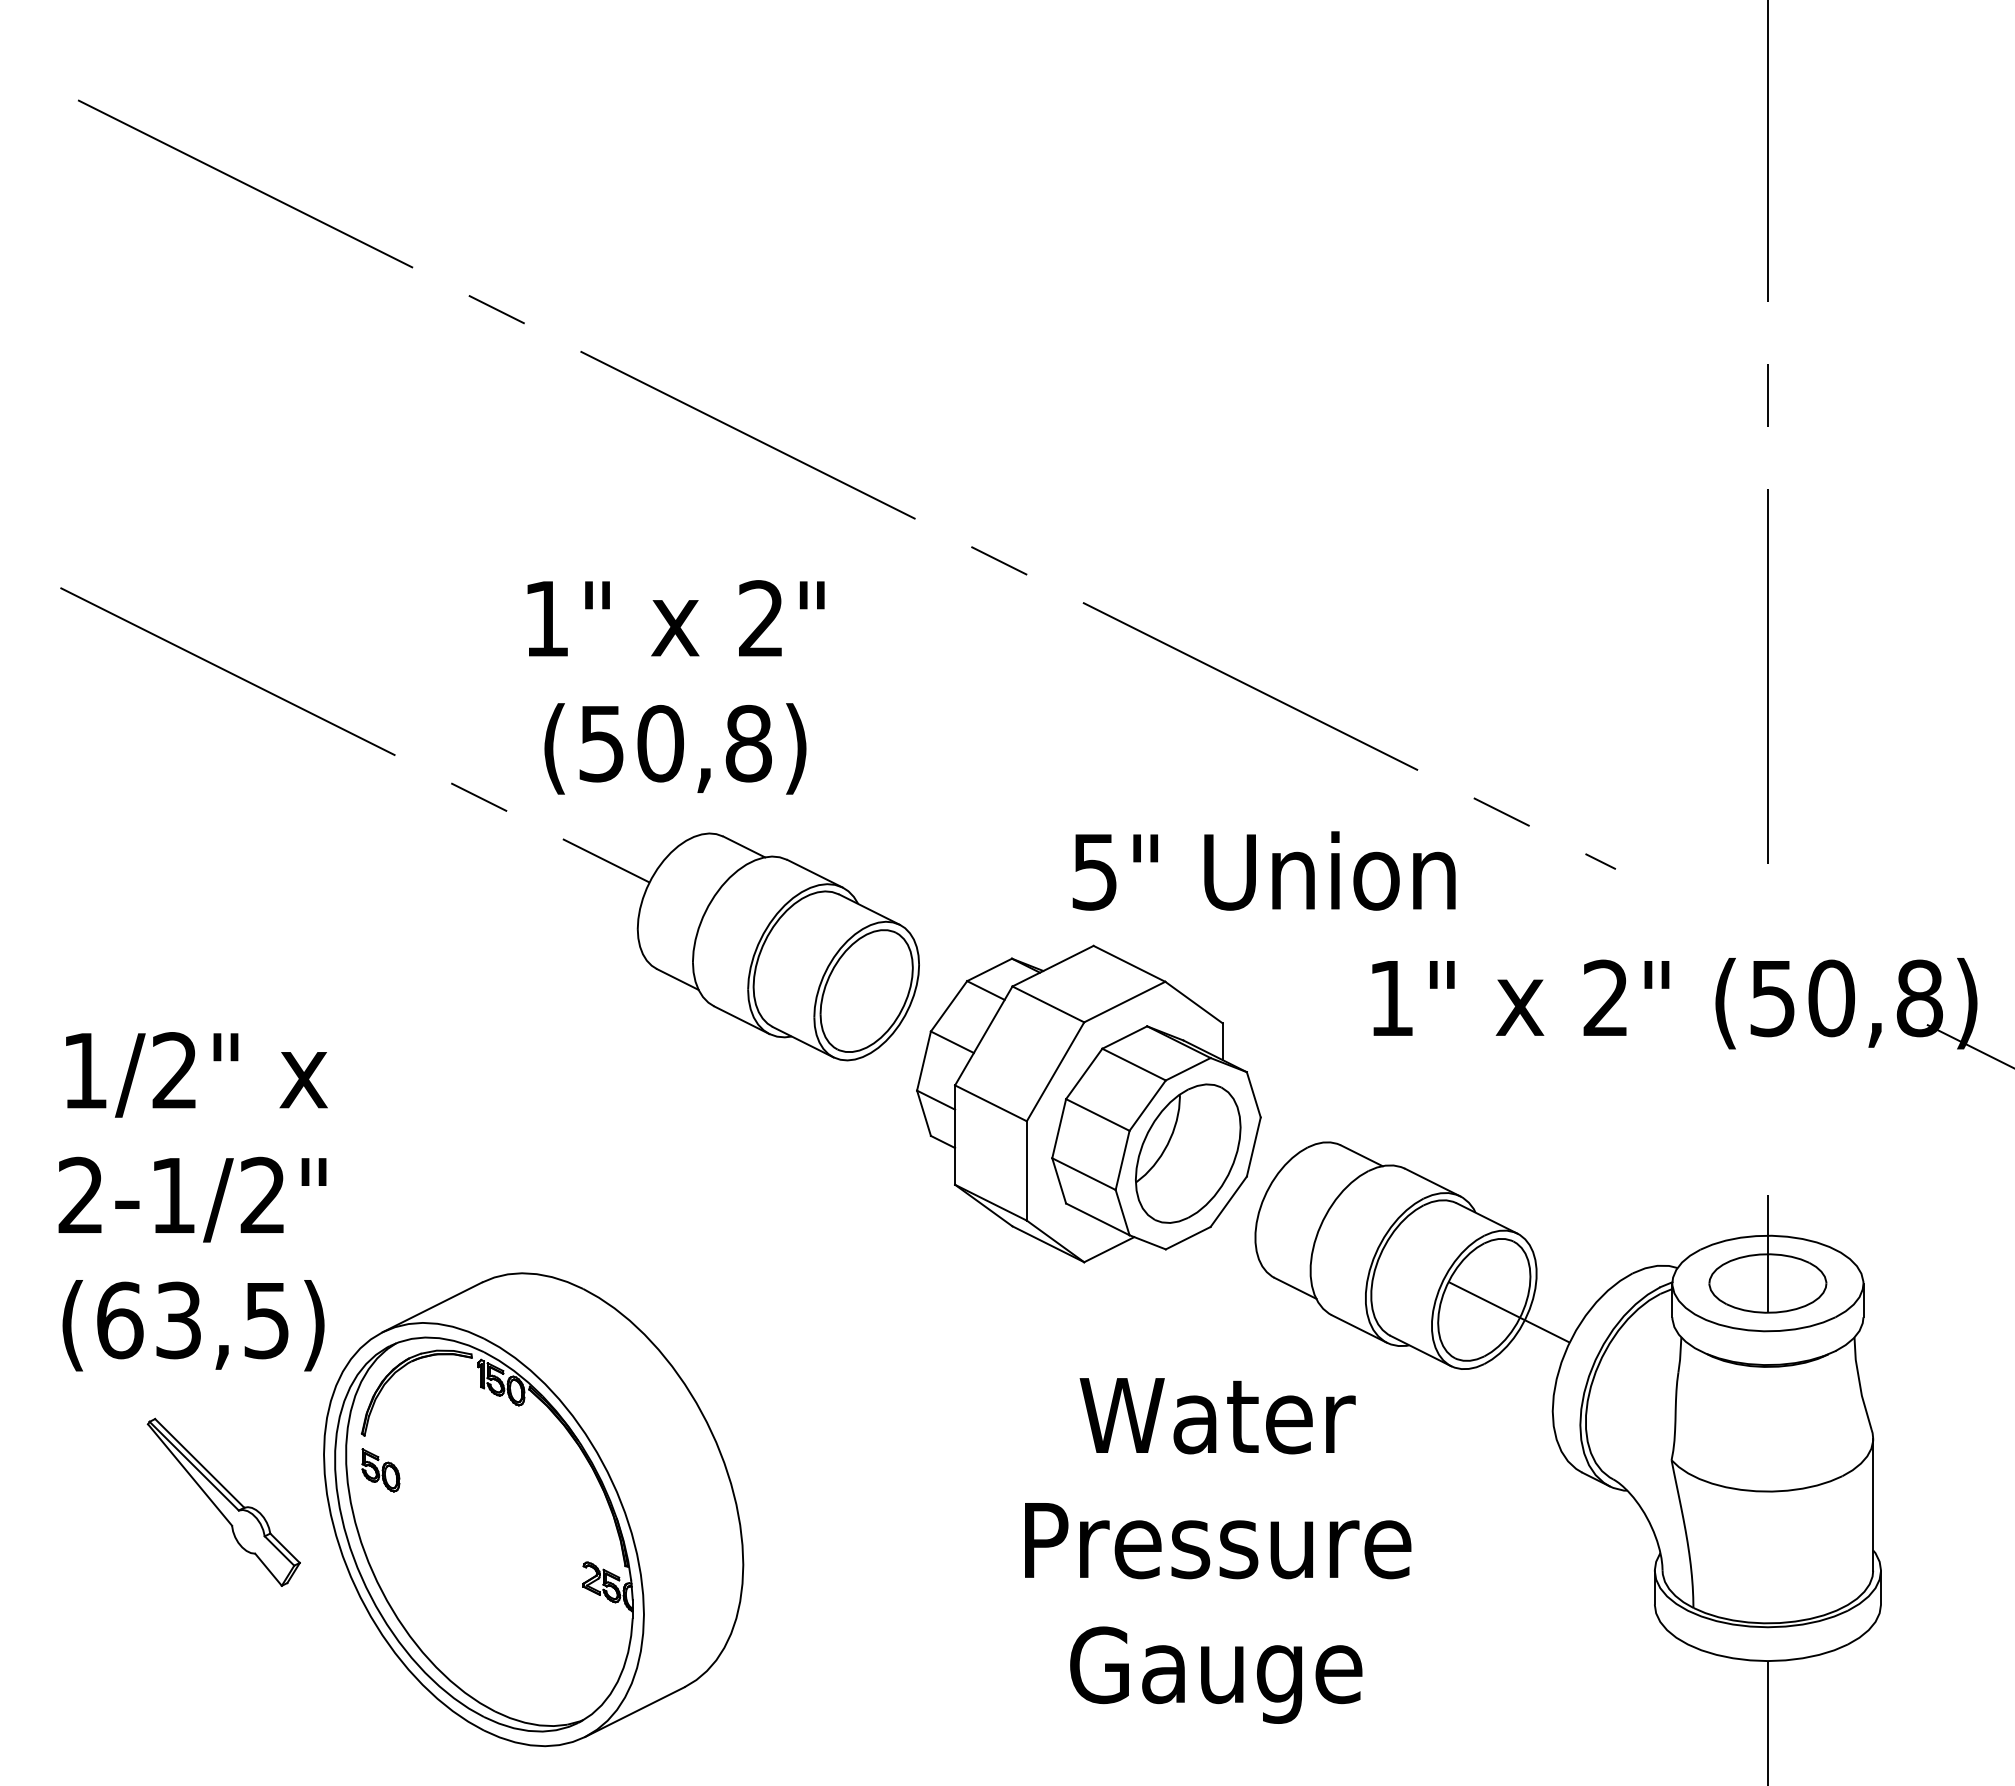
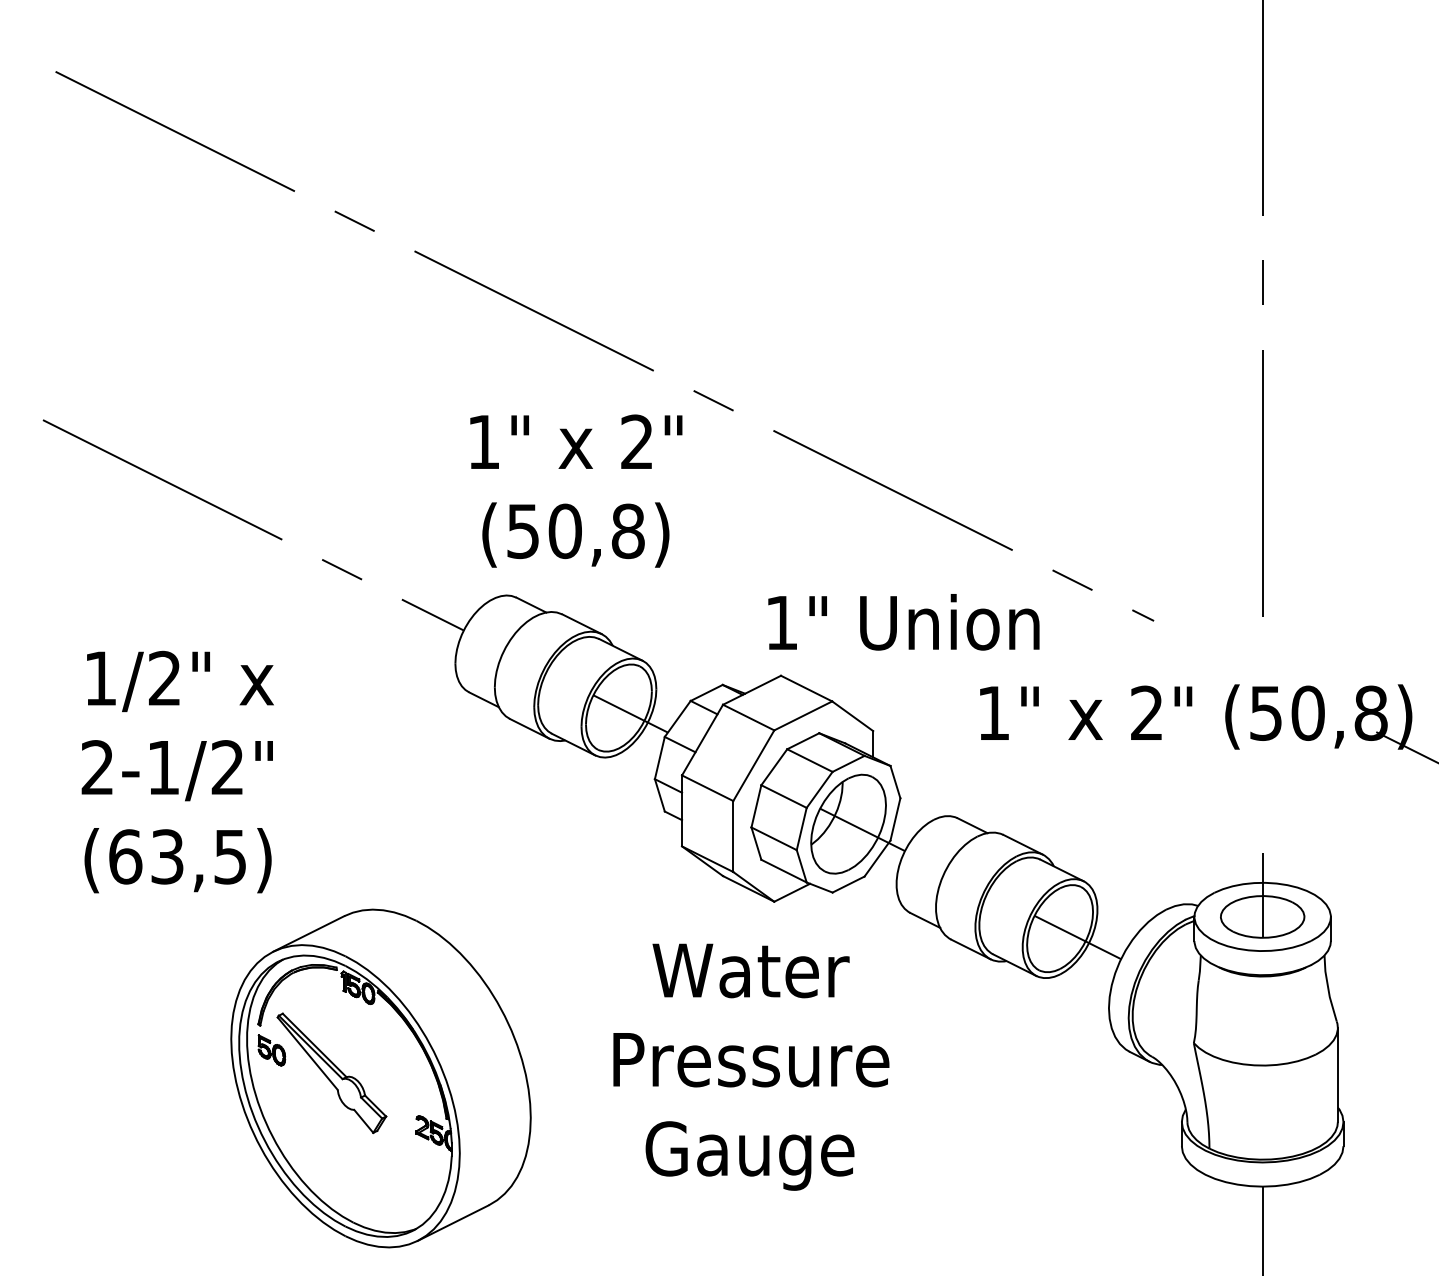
text: (675, 687) -> (575, 491), moved
text: (1094, 872) -> (781, 623), 5" -> 1"
line: (883, 999) -> (630, 714), added
line: (1207, 1161) -> (862, 829), added
text: (192, 1201) -> (177, 771), moved
part: (223, 1501) -> (331, 1072), moved
text: (1218, 1550) -> (751, 1066), moved

